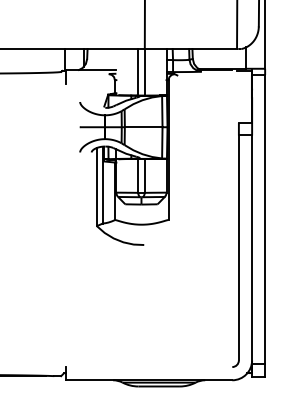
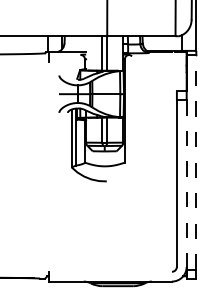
line: (265, 219) -> (196, 162), solid -> dashed
line: (252, 248) -> (186, 183), solid -> dashed

